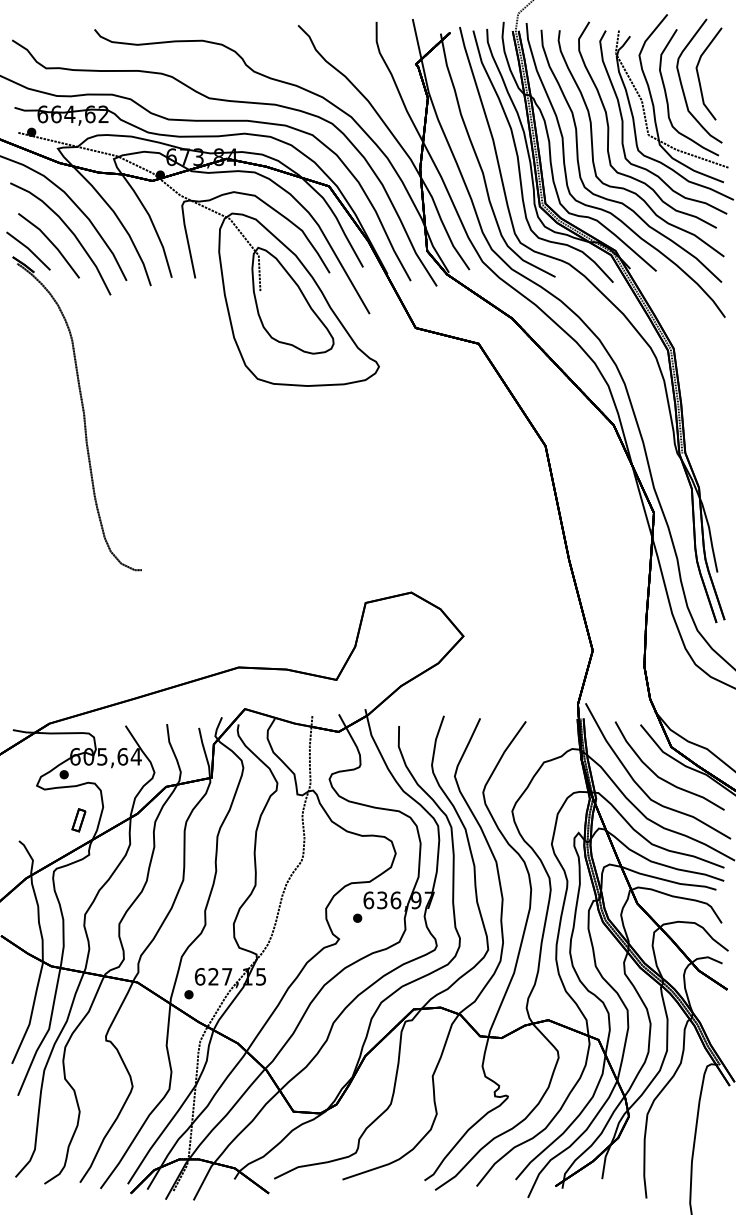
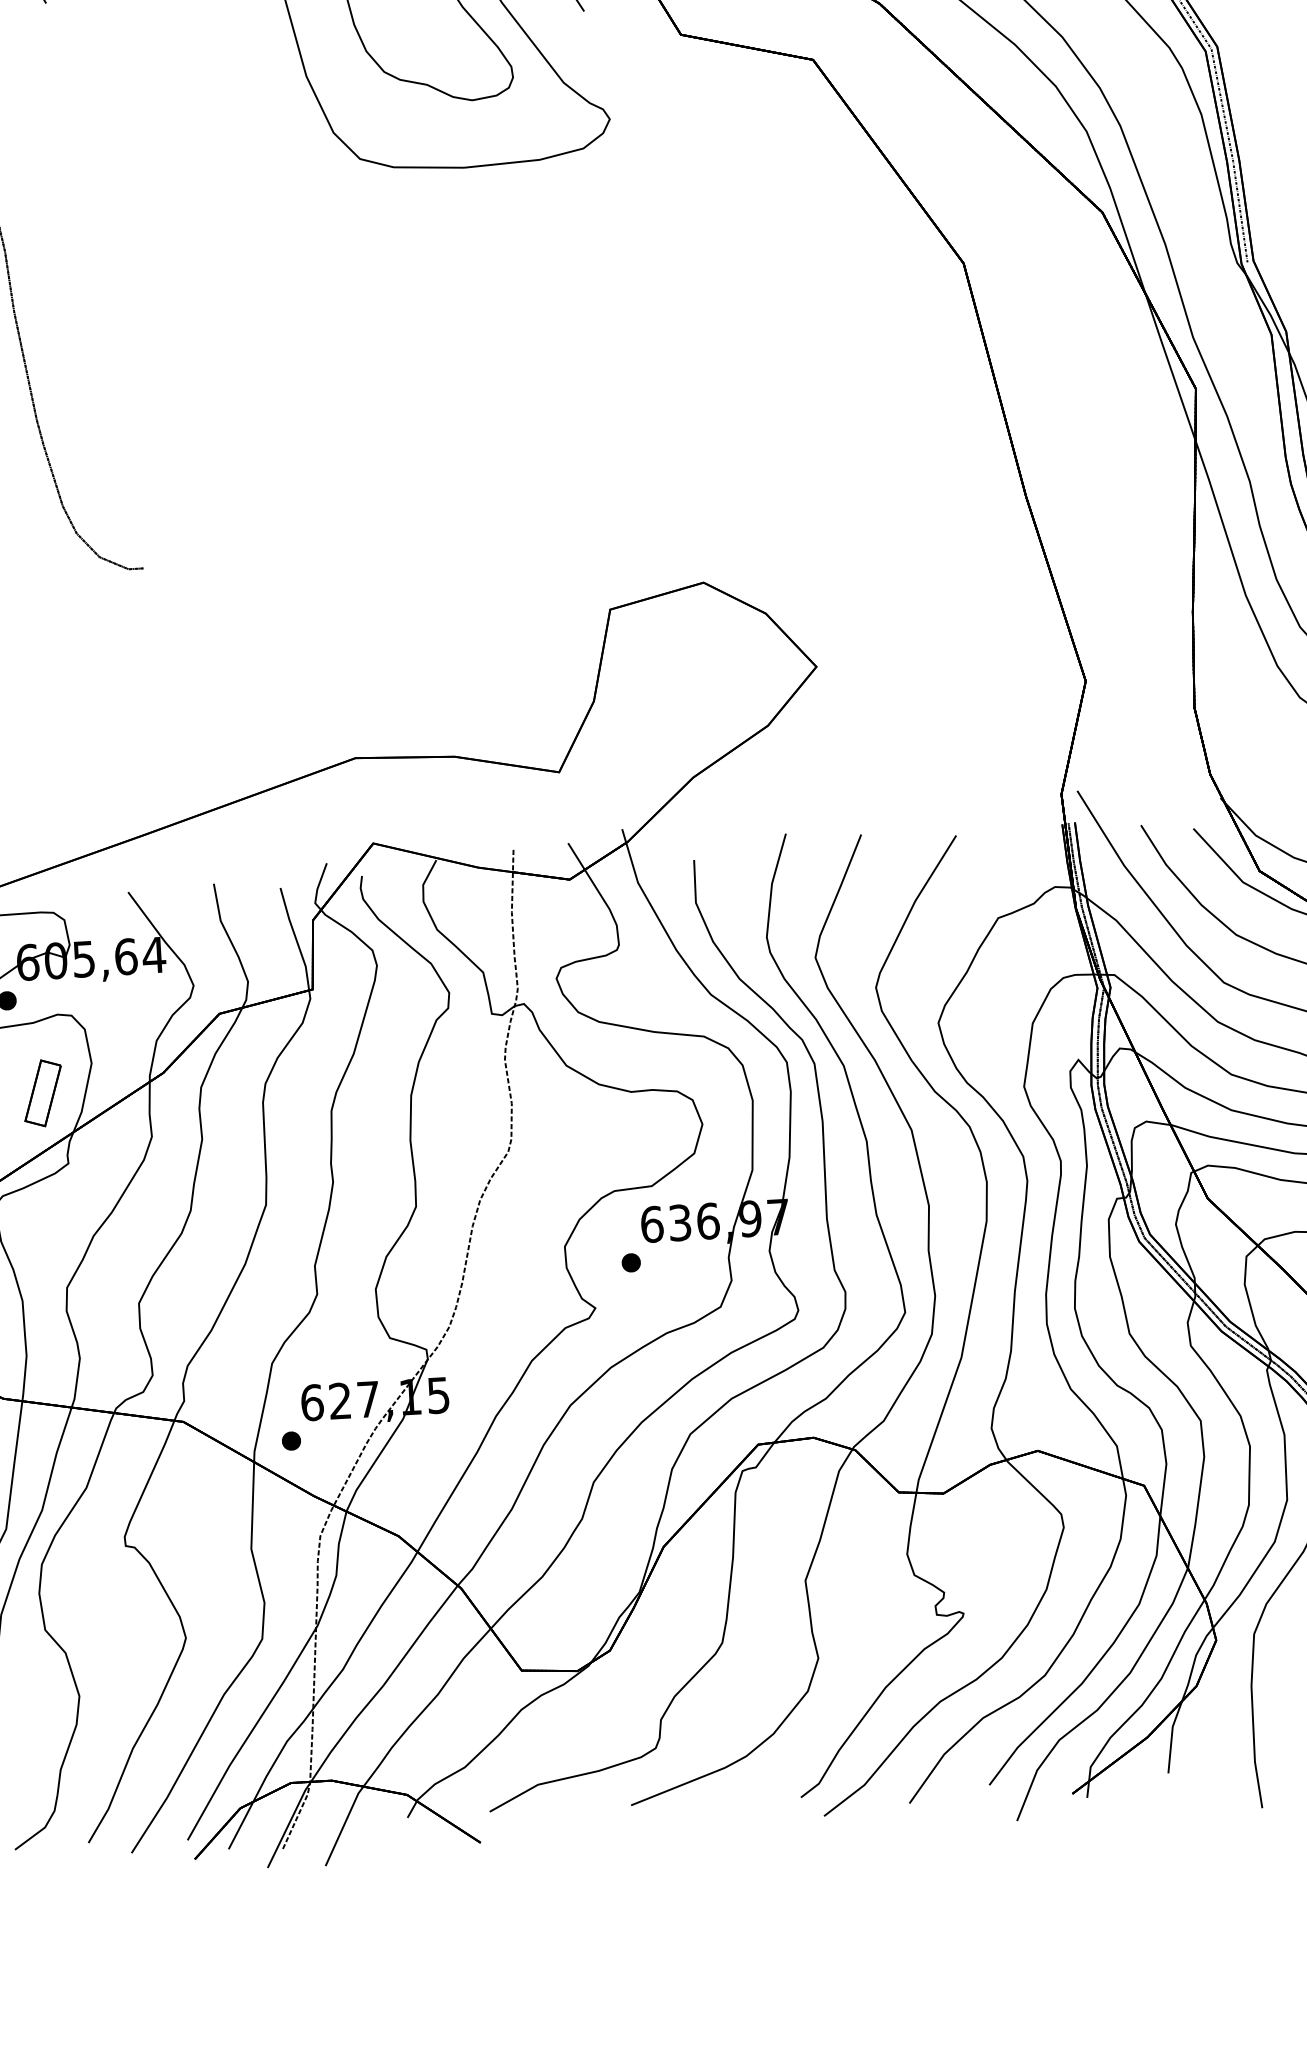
part: (78, 820) -> (42, 1093), size x1.43

